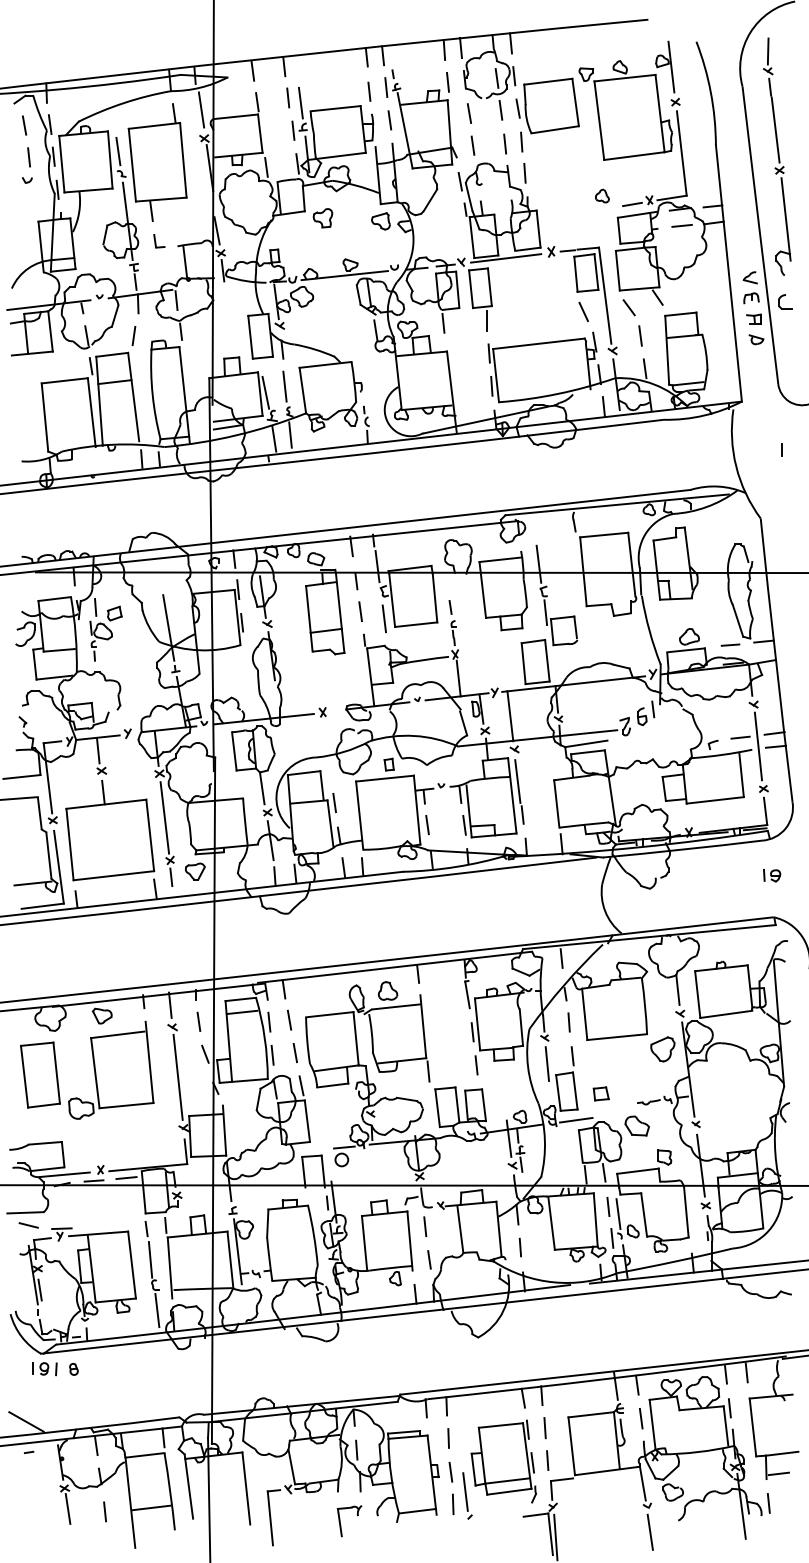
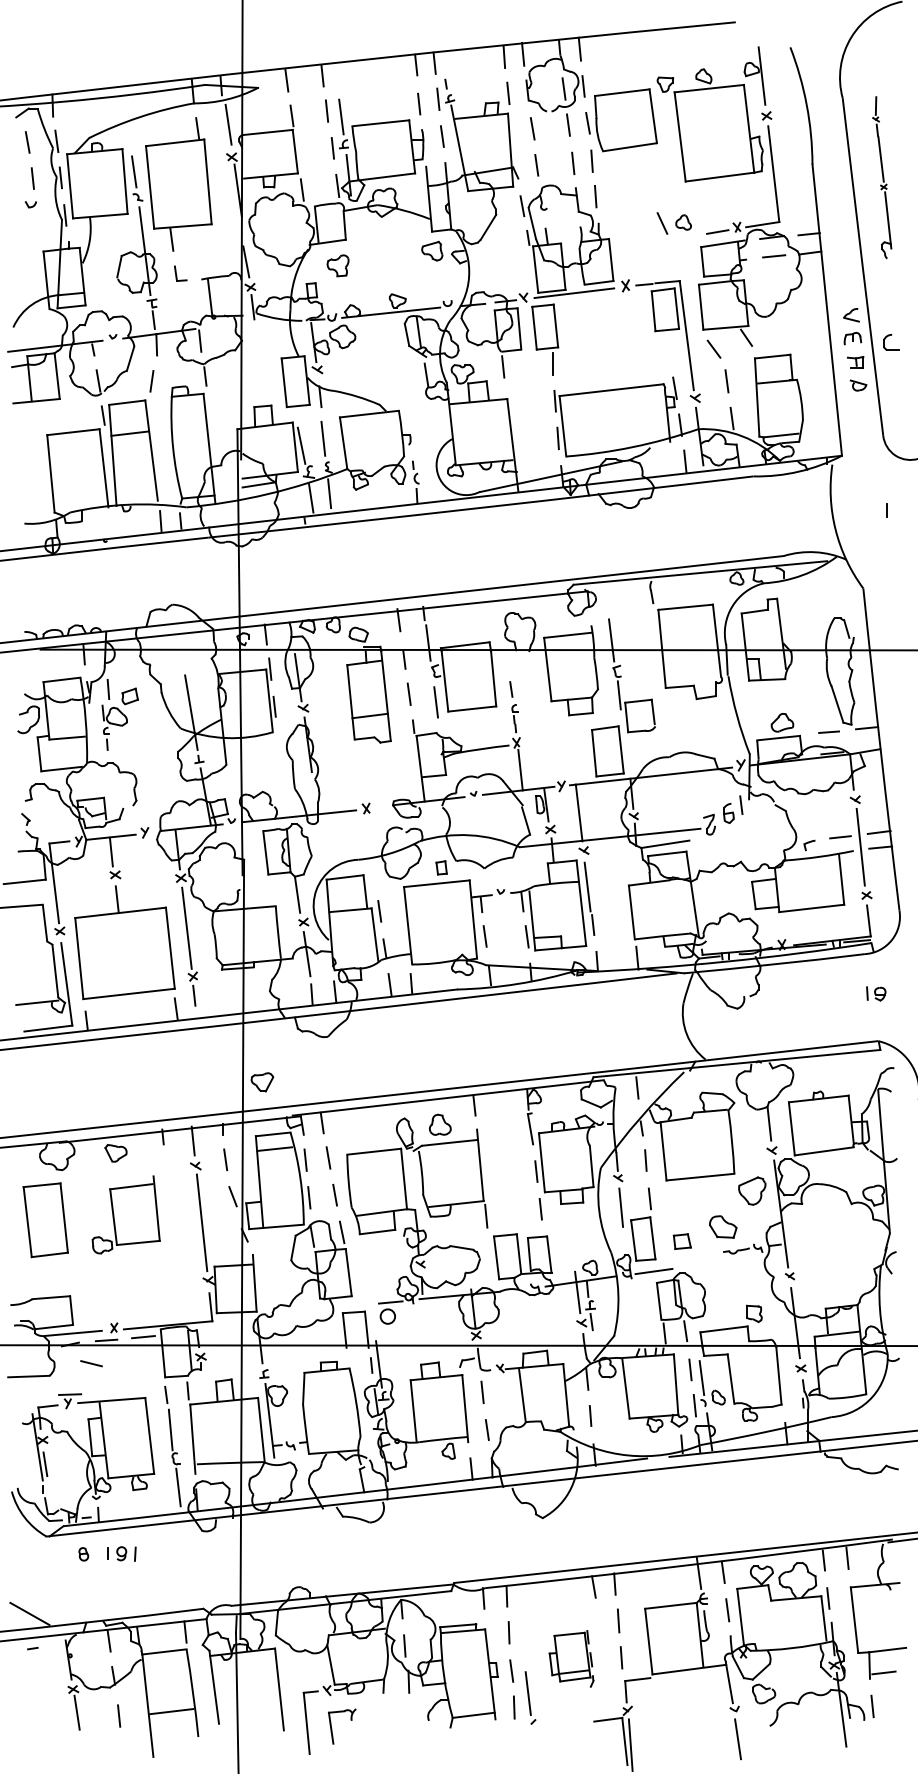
part: (777, 156) -> (882, 177), size x0.6
part: (322, 218) -> (337, 266), moved
line: (583, 311) -> (662, 222), moved
part: (195, 871) -> (262, 1082), moved
part: (111, 1070) -> (126, 1215), size x0.7
part: (636, 1125) -> (722, 1226), moved
line: (28, 1225) -> (91, 1363), moved
part: (44, 1369) -> (121, 1554), moved
part: (503, 1461) -> (571, 1658), size x0.6
part: (341, 1524) -> (333, 1730), moved

